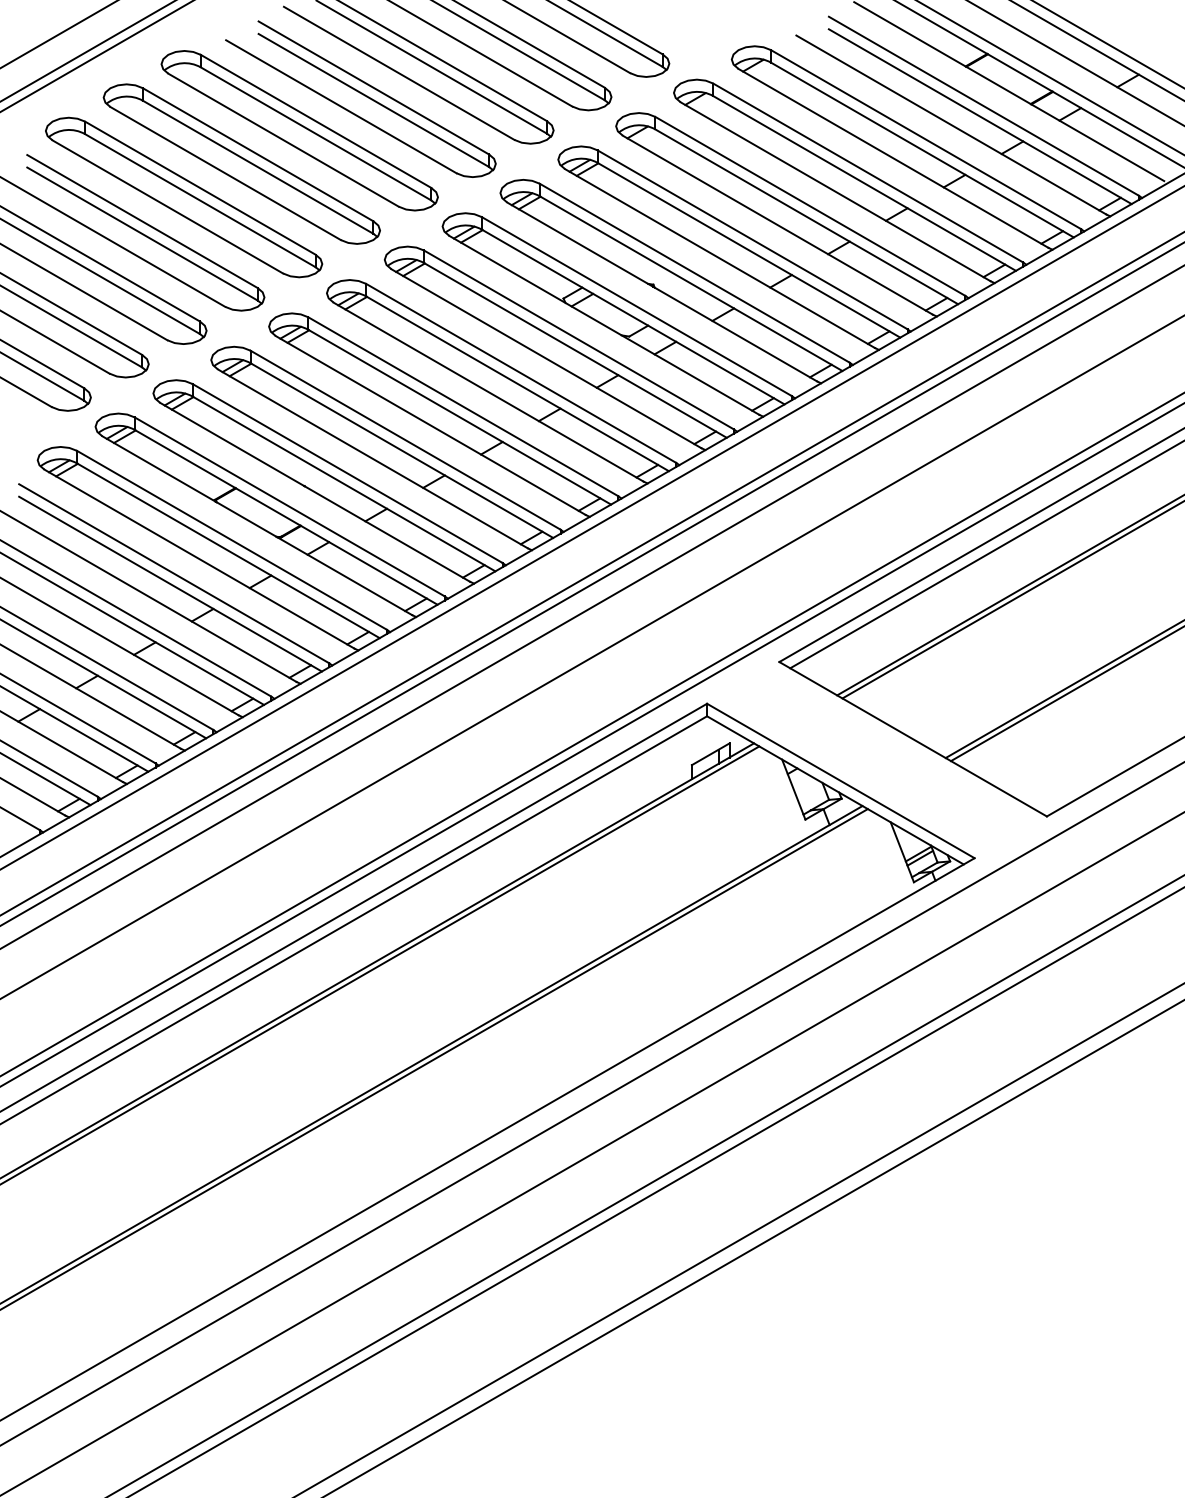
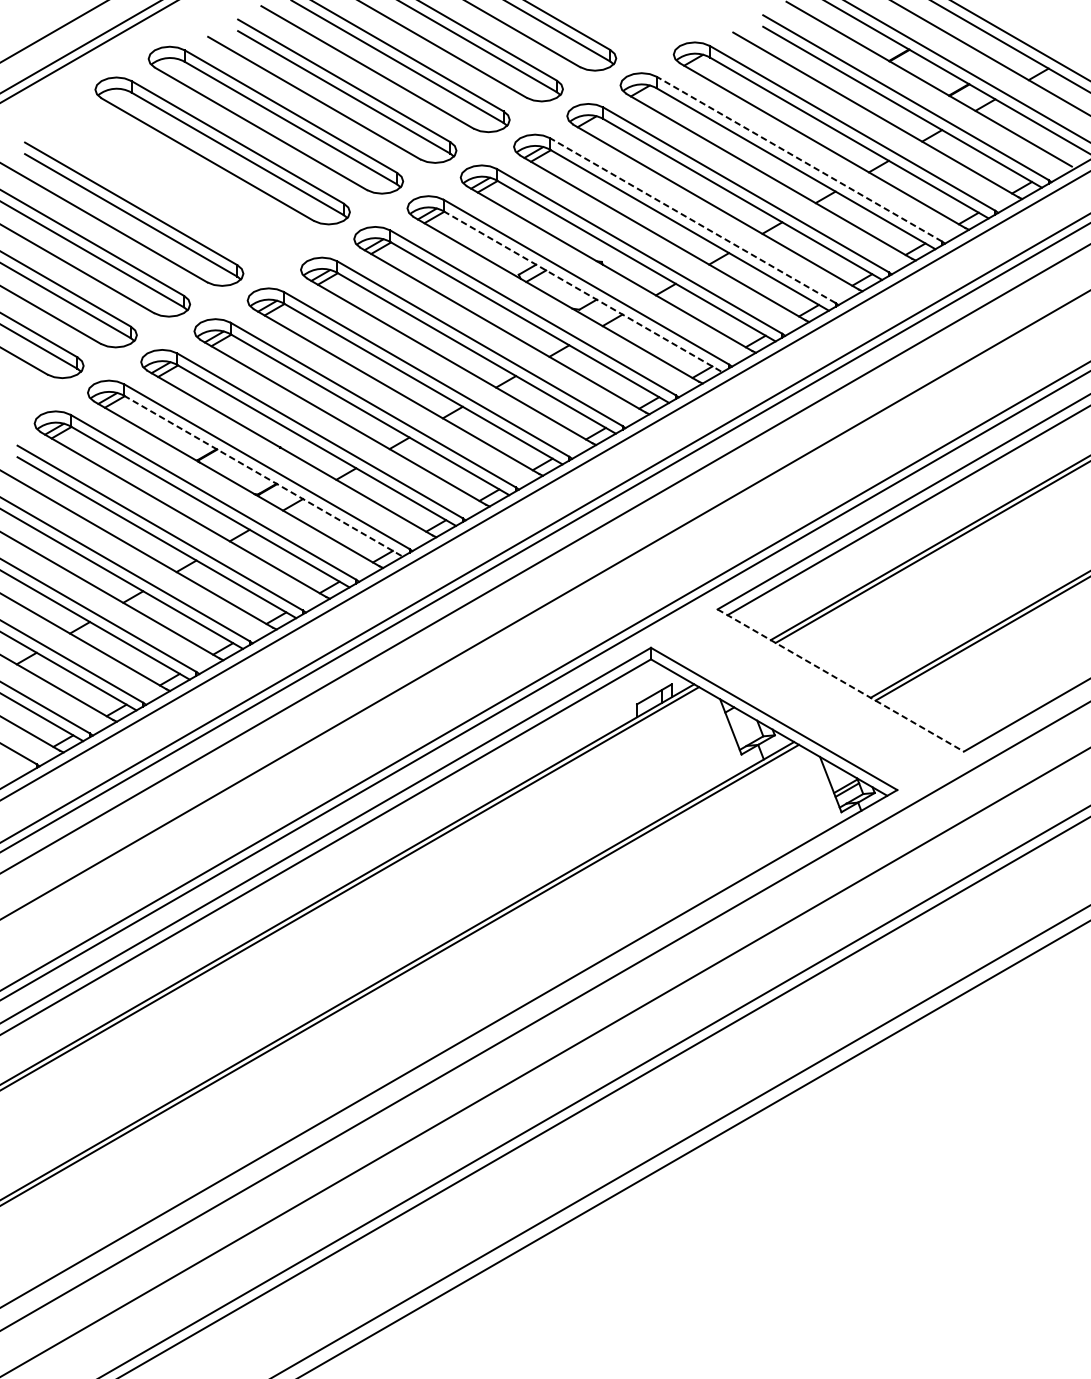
line: (868, 173) -> (799, 159), solid -> dashed
part: (184, 197) -> (169, 181), removed
line: (752, 239) -> (692, 220), solid -> dashed
line: (633, 317) -> (583, 292), solid -> dashed
line: (286, 517) -> (263, 476), solid -> dashed
line: (913, 739) -> (841, 680), solid -> dashed

